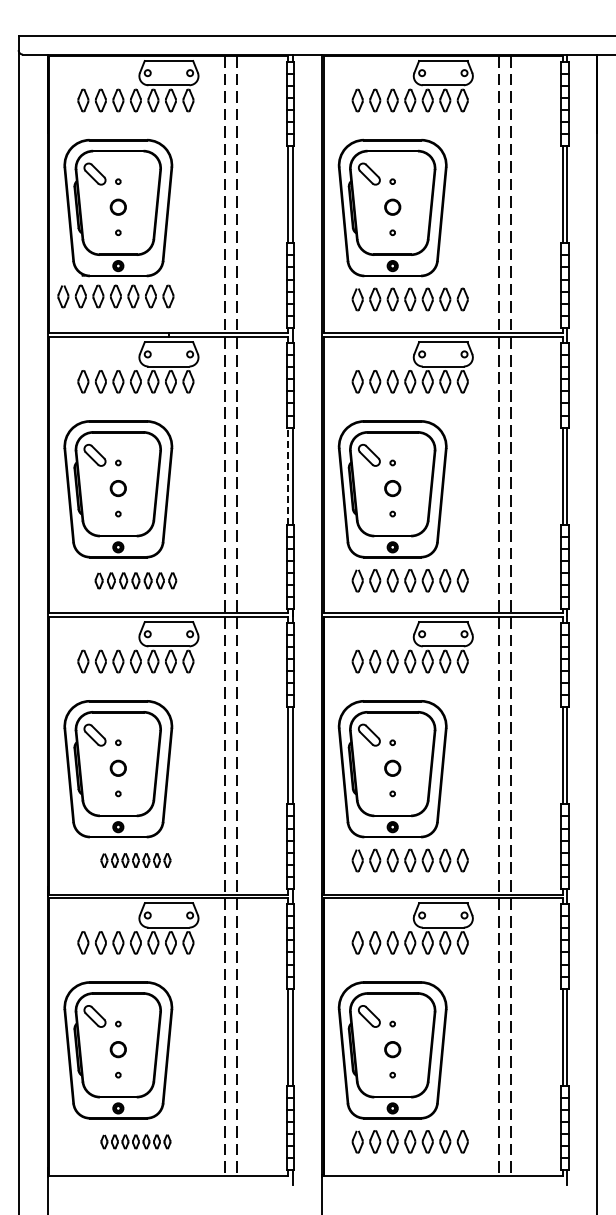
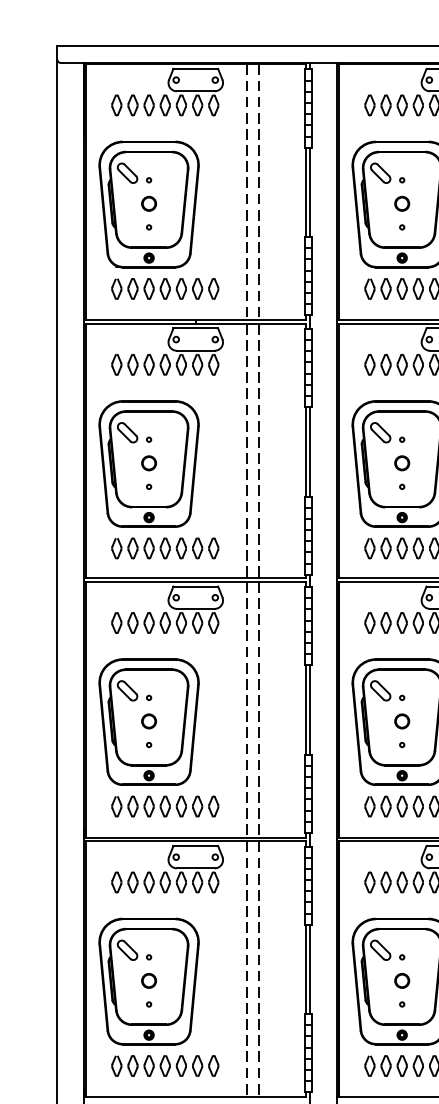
part: (115, 296) -> (164, 288), moved
line: (288, 475) -> (306, 451), dashed -> solid
part: (135, 580) -> (164, 548), size x1.43
part: (135, 860) -> (164, 806), size x1.67
part: (135, 1141) -> (164, 1065), size x1.67

